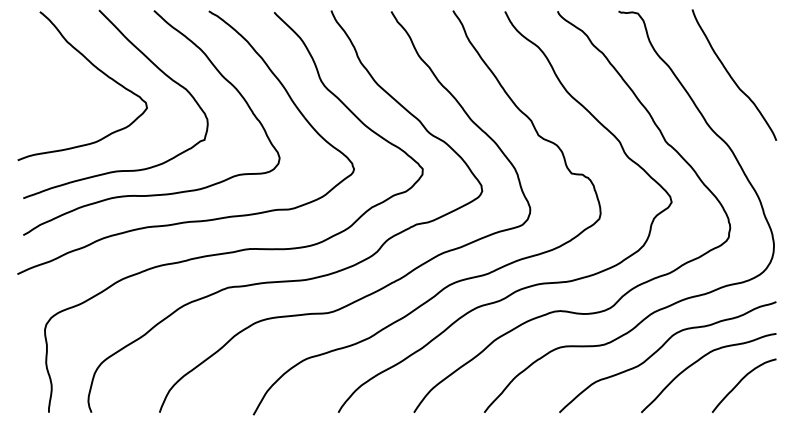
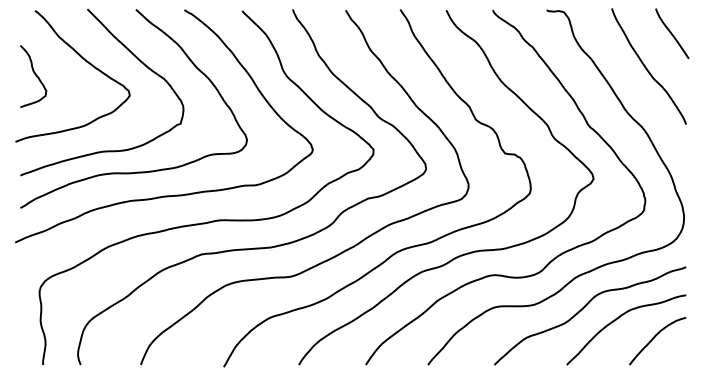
curve: (760, 37) -> (672, 33), added
curve: (39, 84) -> (34, 74), added

